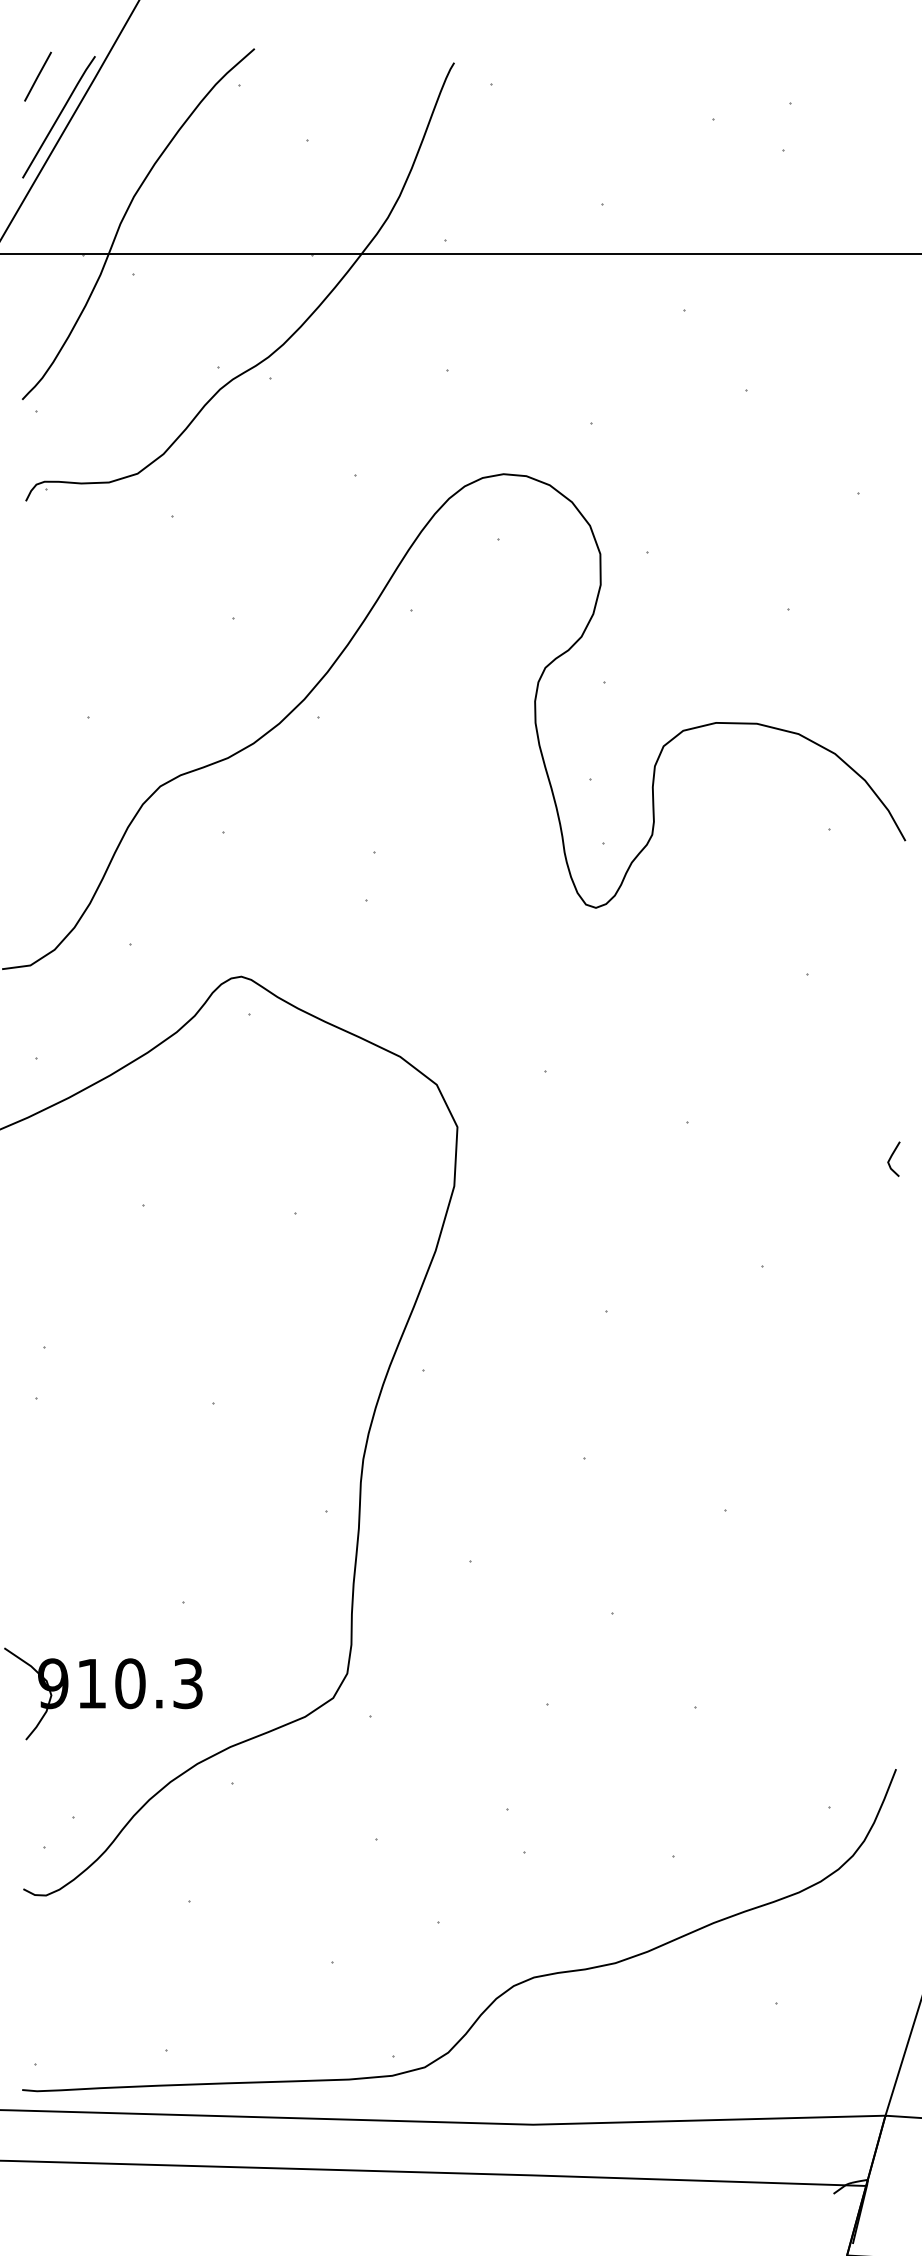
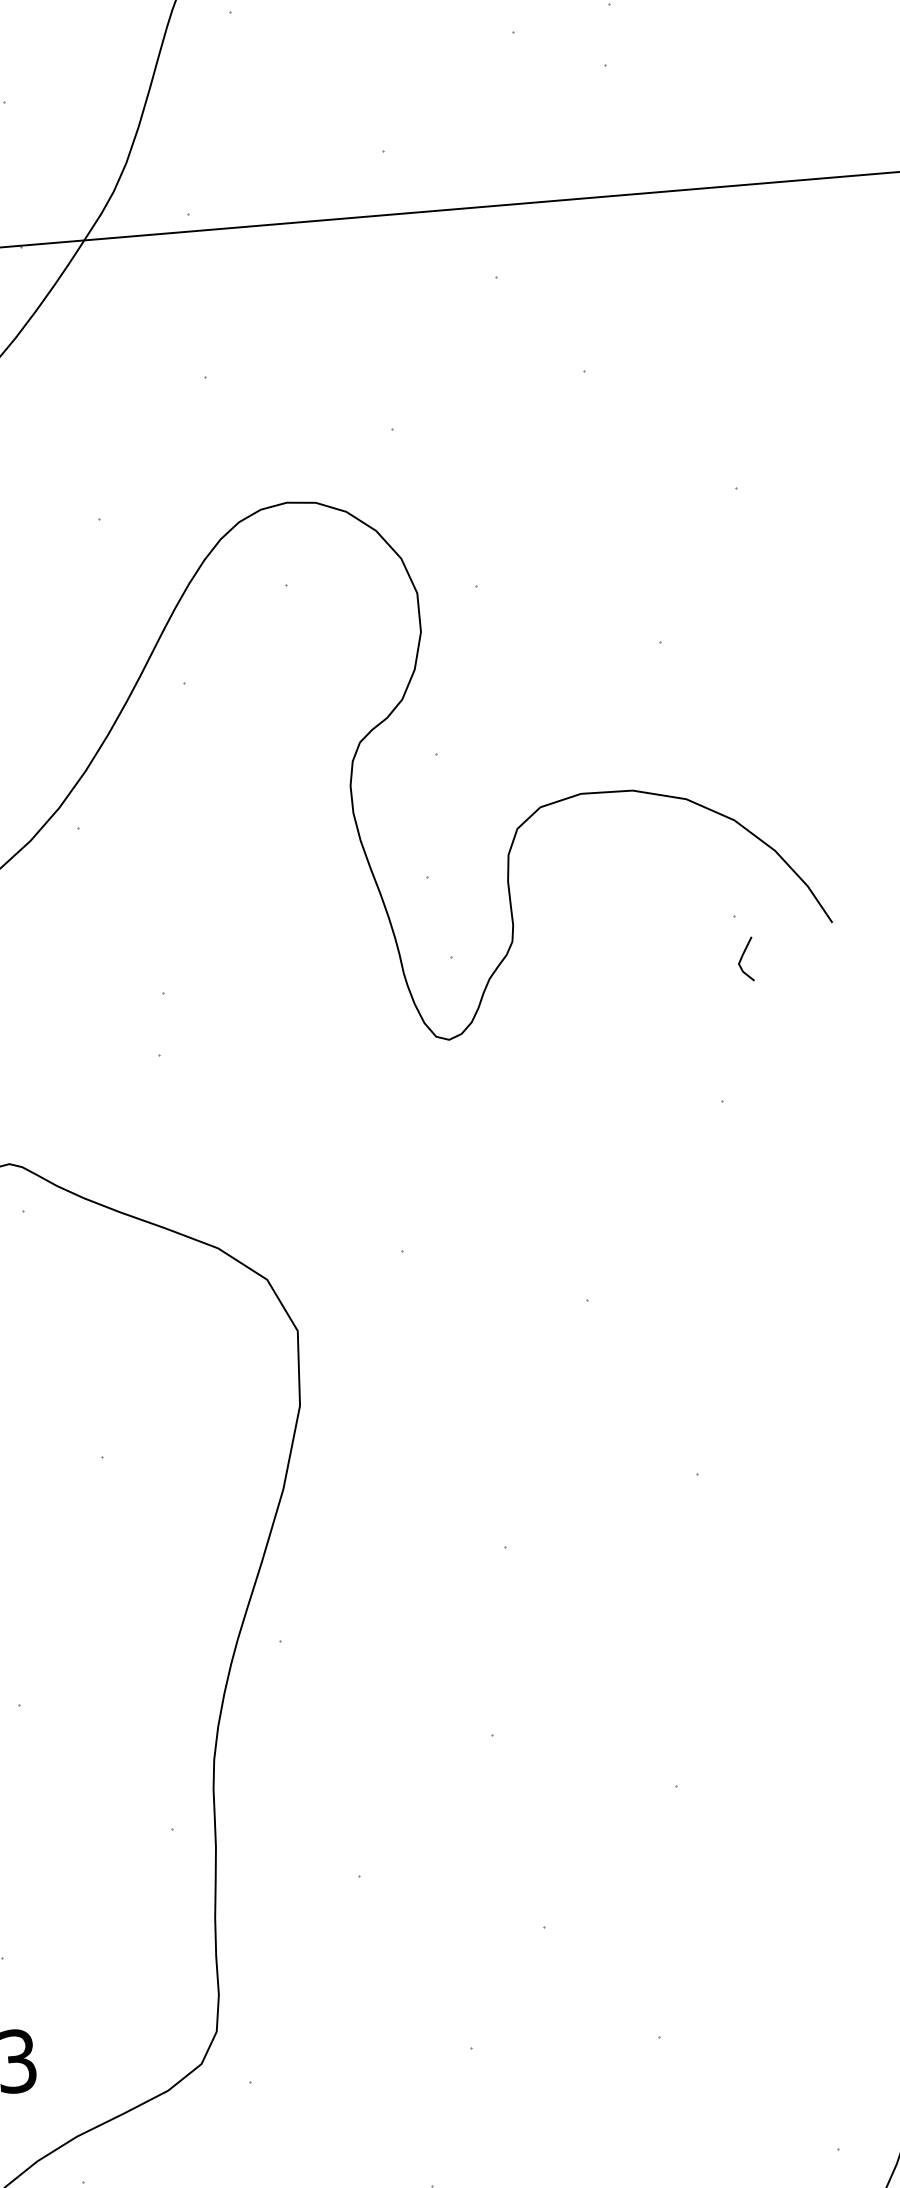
line: (891, 1158) -> (742, 958), moved

